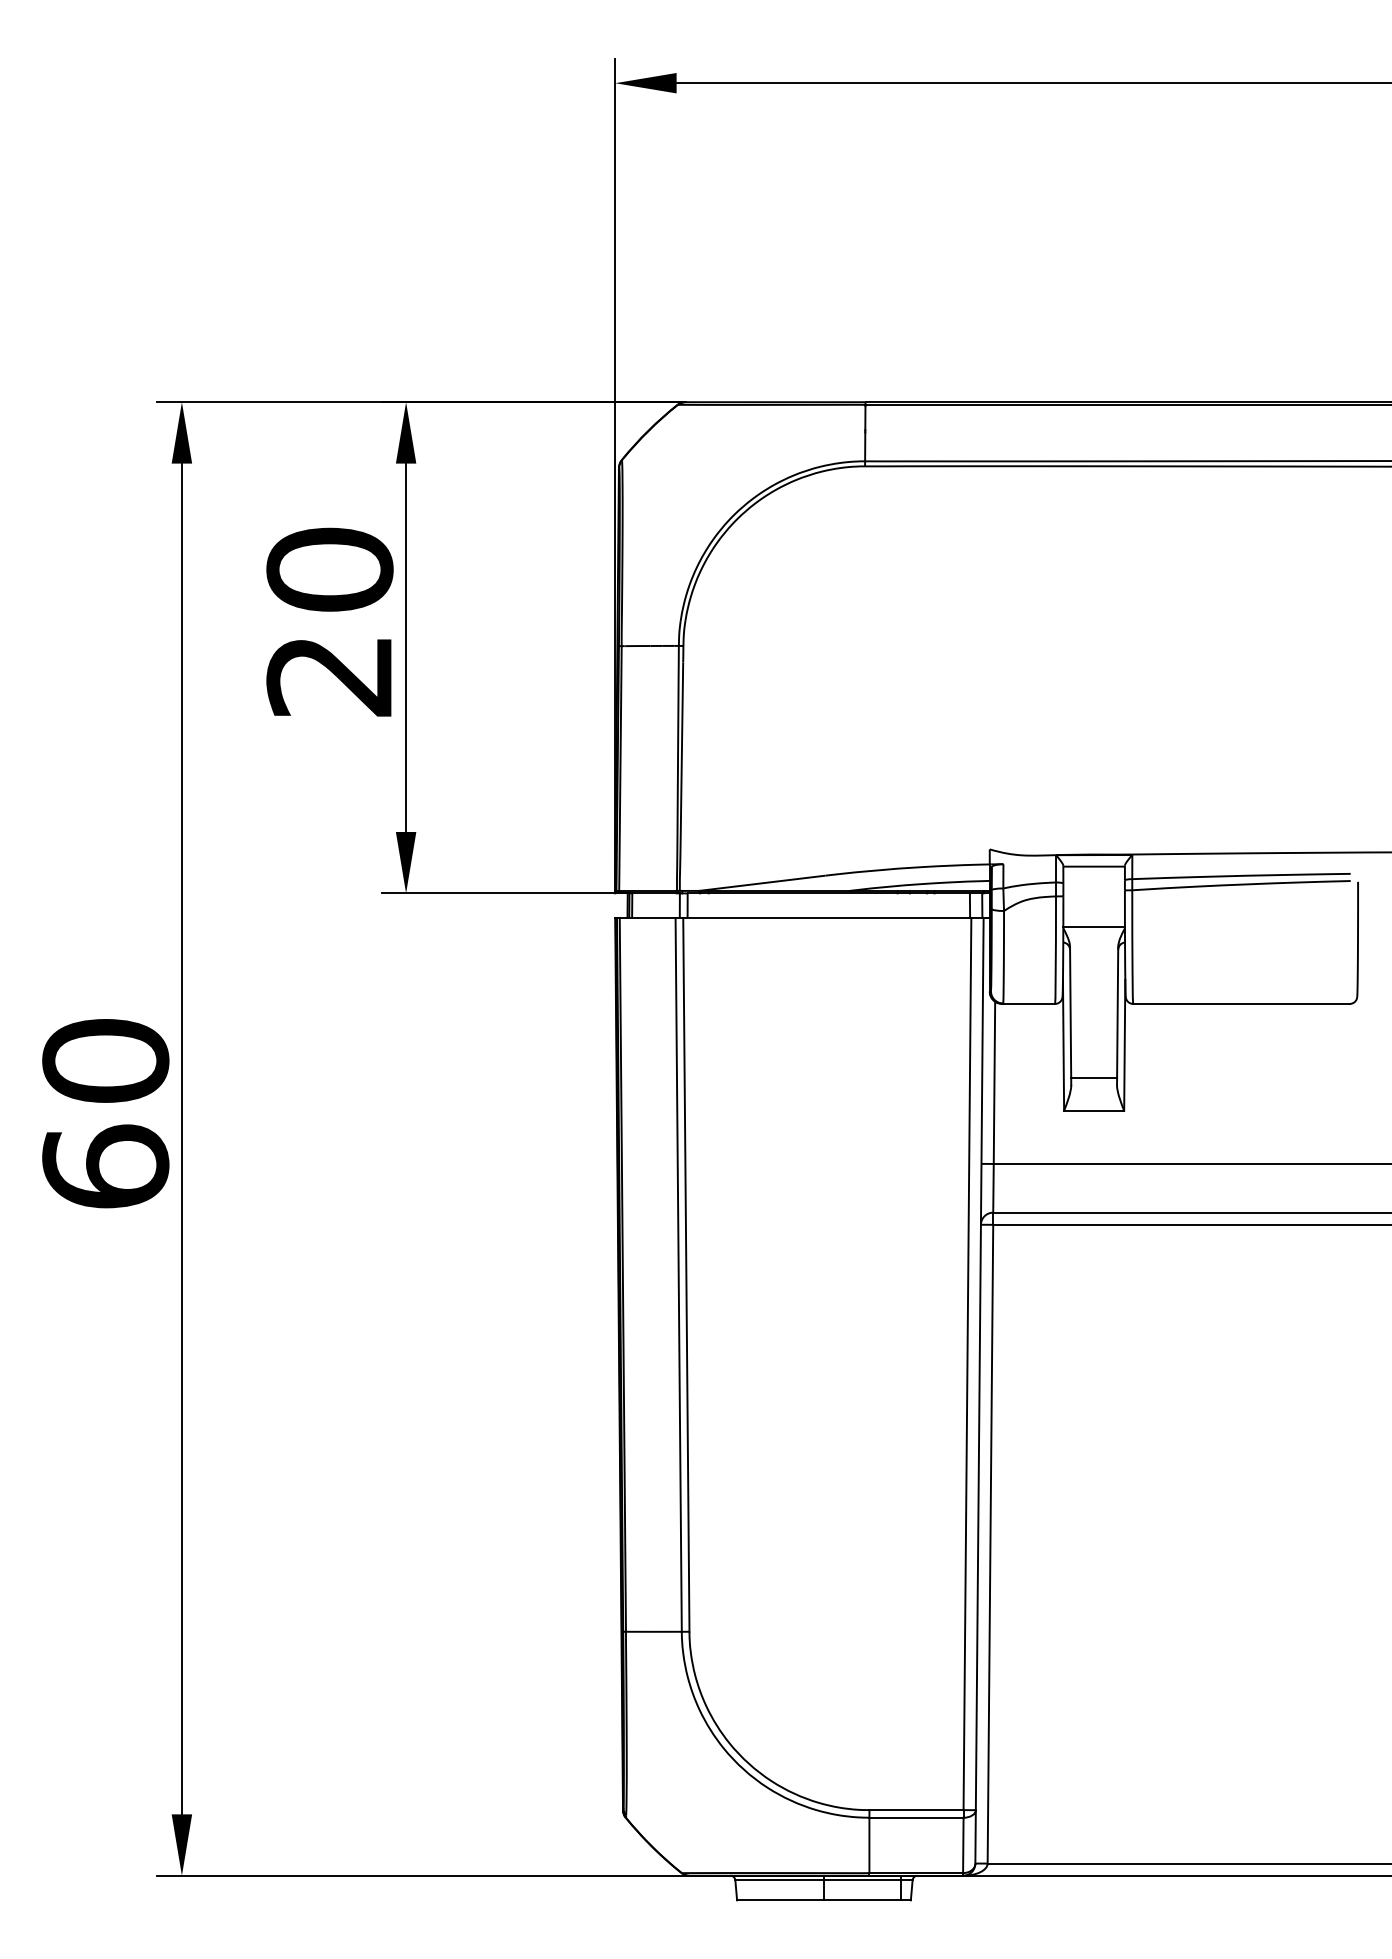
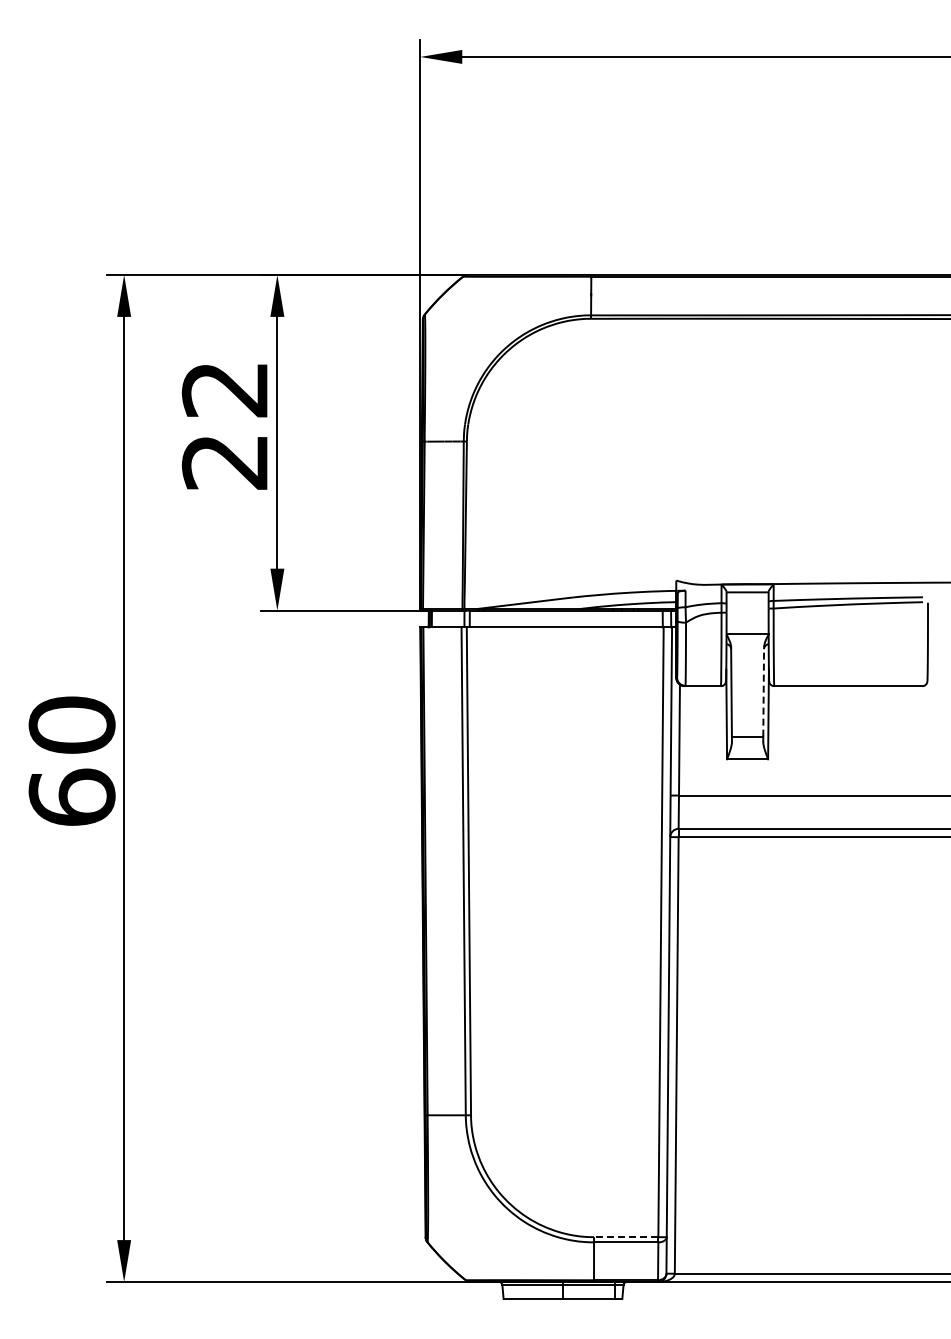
text: (328, 569) -> (224, 389), 20 -> 22
line: (1117, 1013) -> (763, 692), solid -> dashed
line: (915, 1810) -> (625, 1237), solid -> dashed

